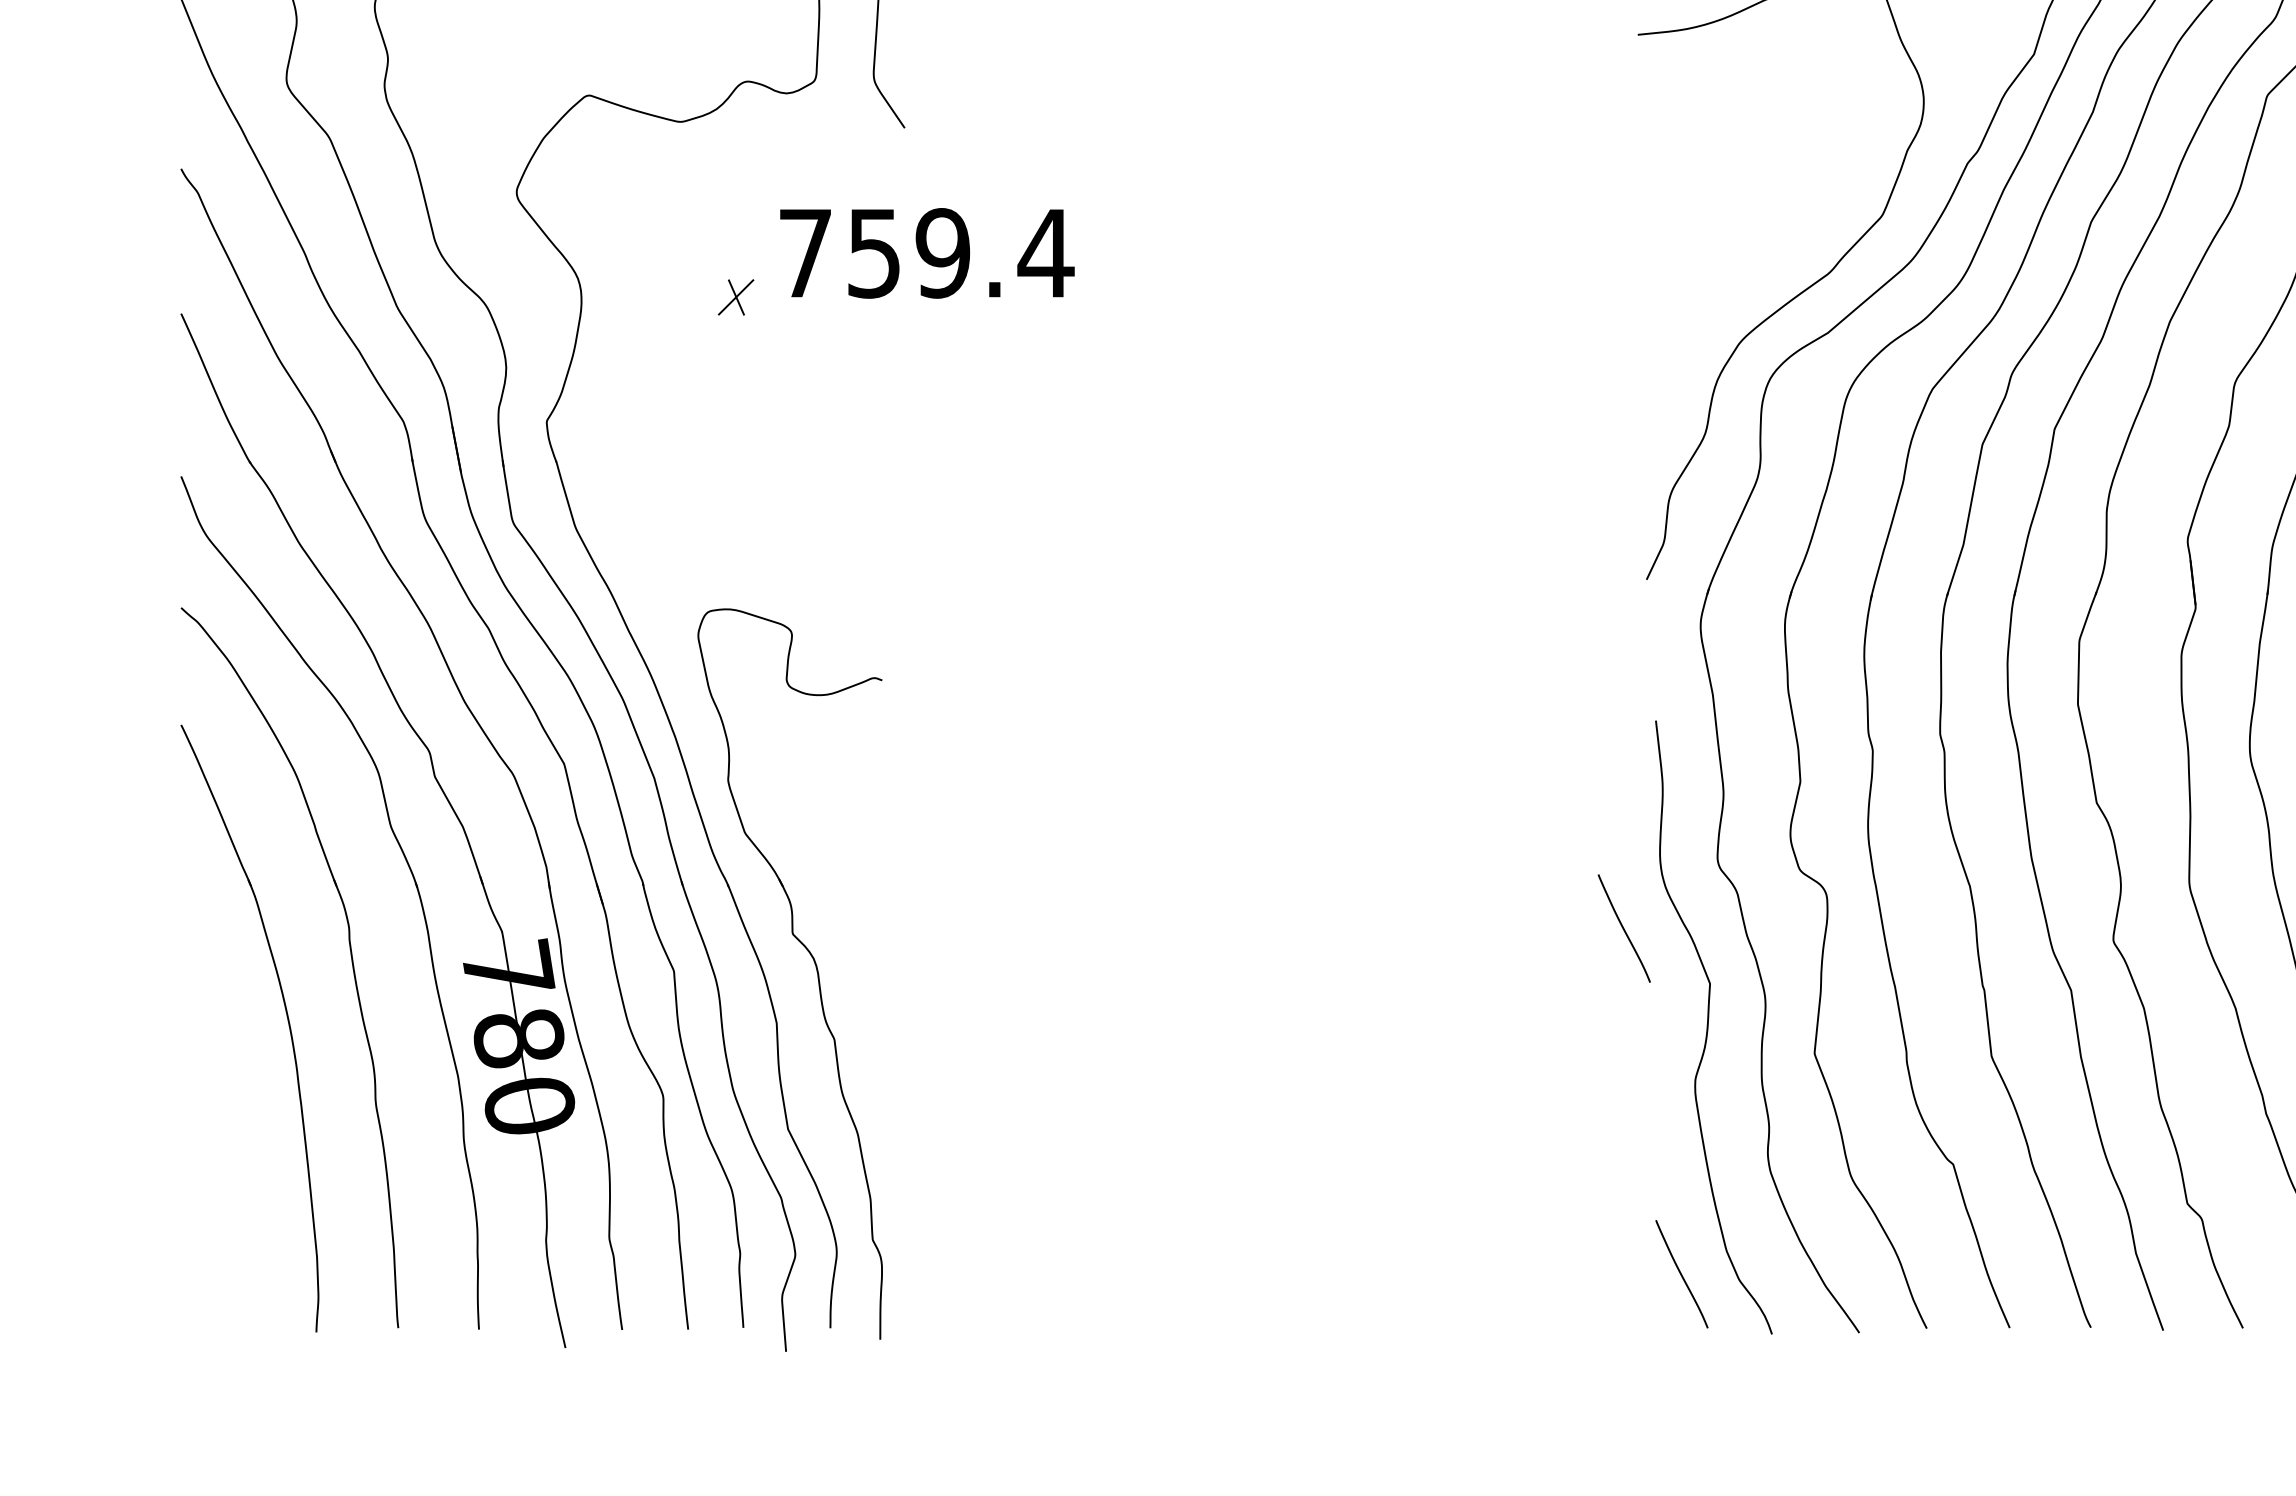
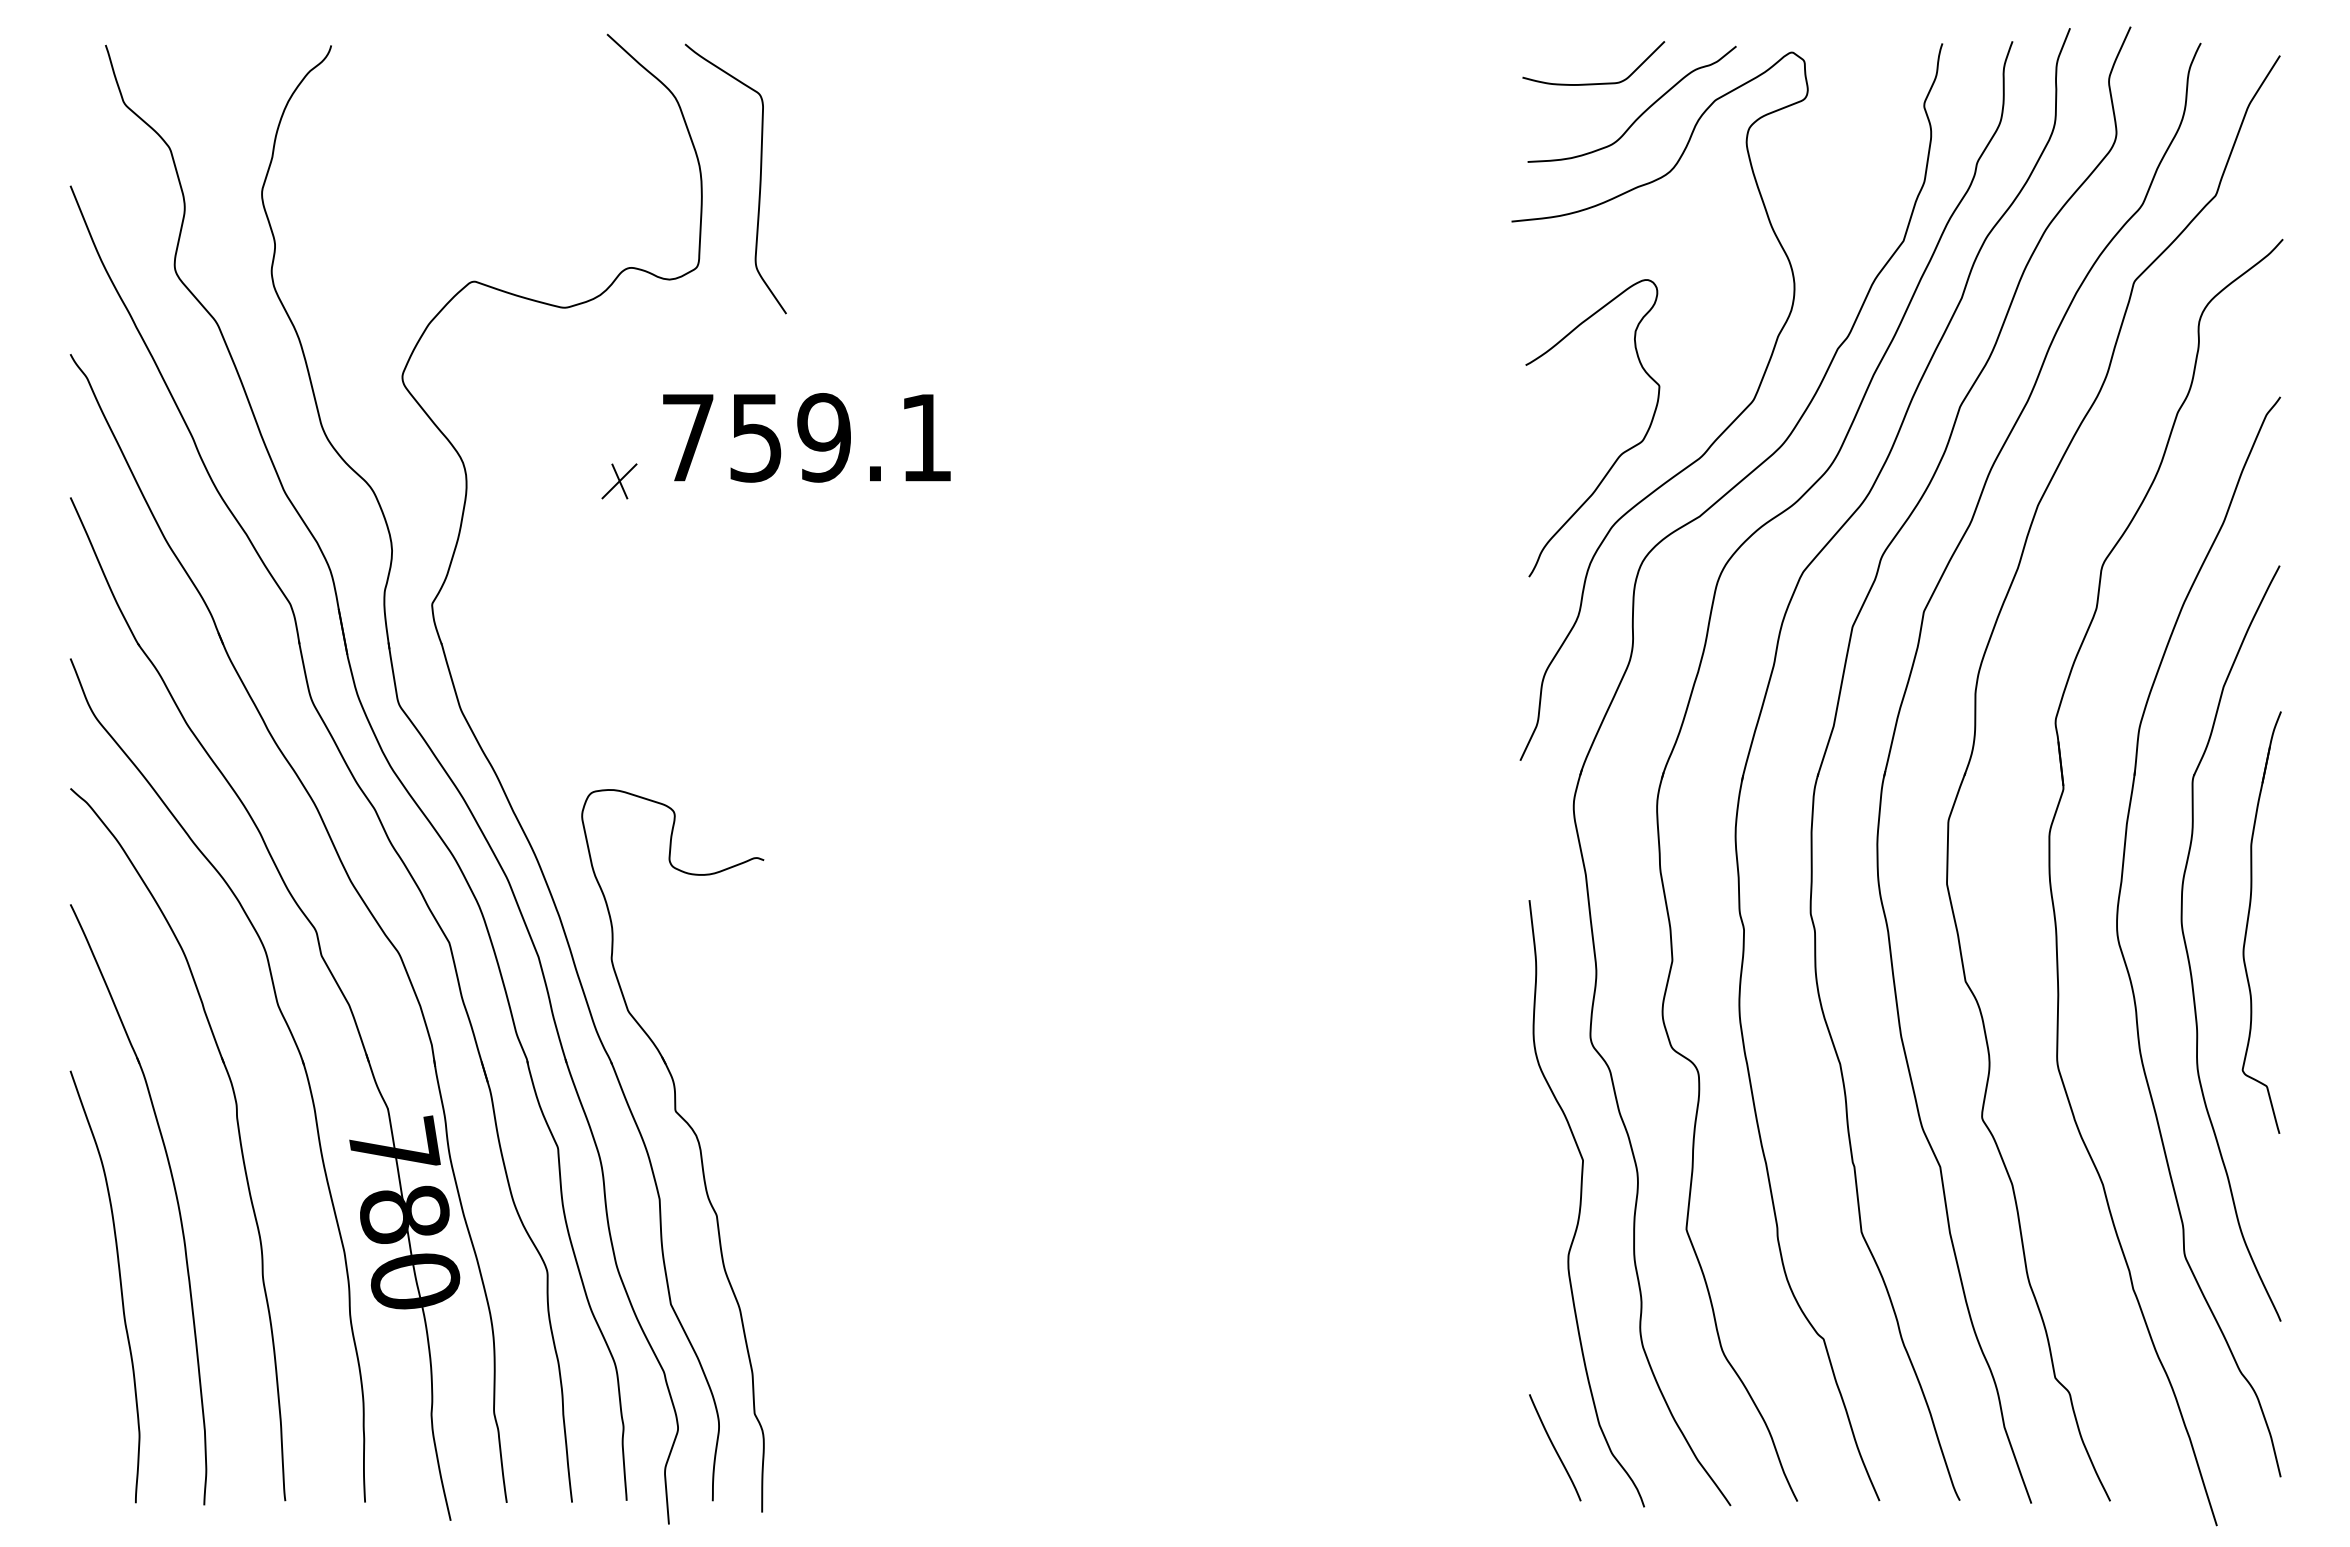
text: (1045, 253) -> (925, 437), 759.4 -> 759.1
curve: (1746, 271) -> (1619, 455), added
curve: (1624, 928) -> (1498, 1105), removed
curve: (230, 1107) -> (119, 1282), added

